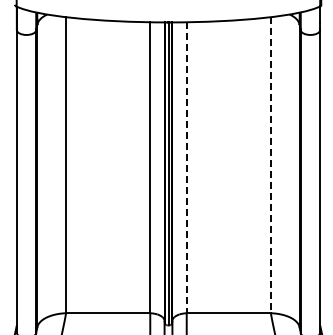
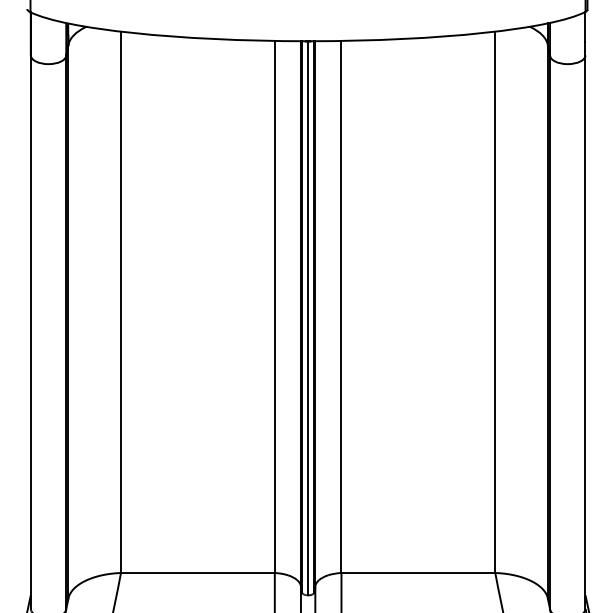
line: (270, 165) -> (494, 302), dashed -> solid
line: (186, 168) -> (341, 308), dashed -> solid

